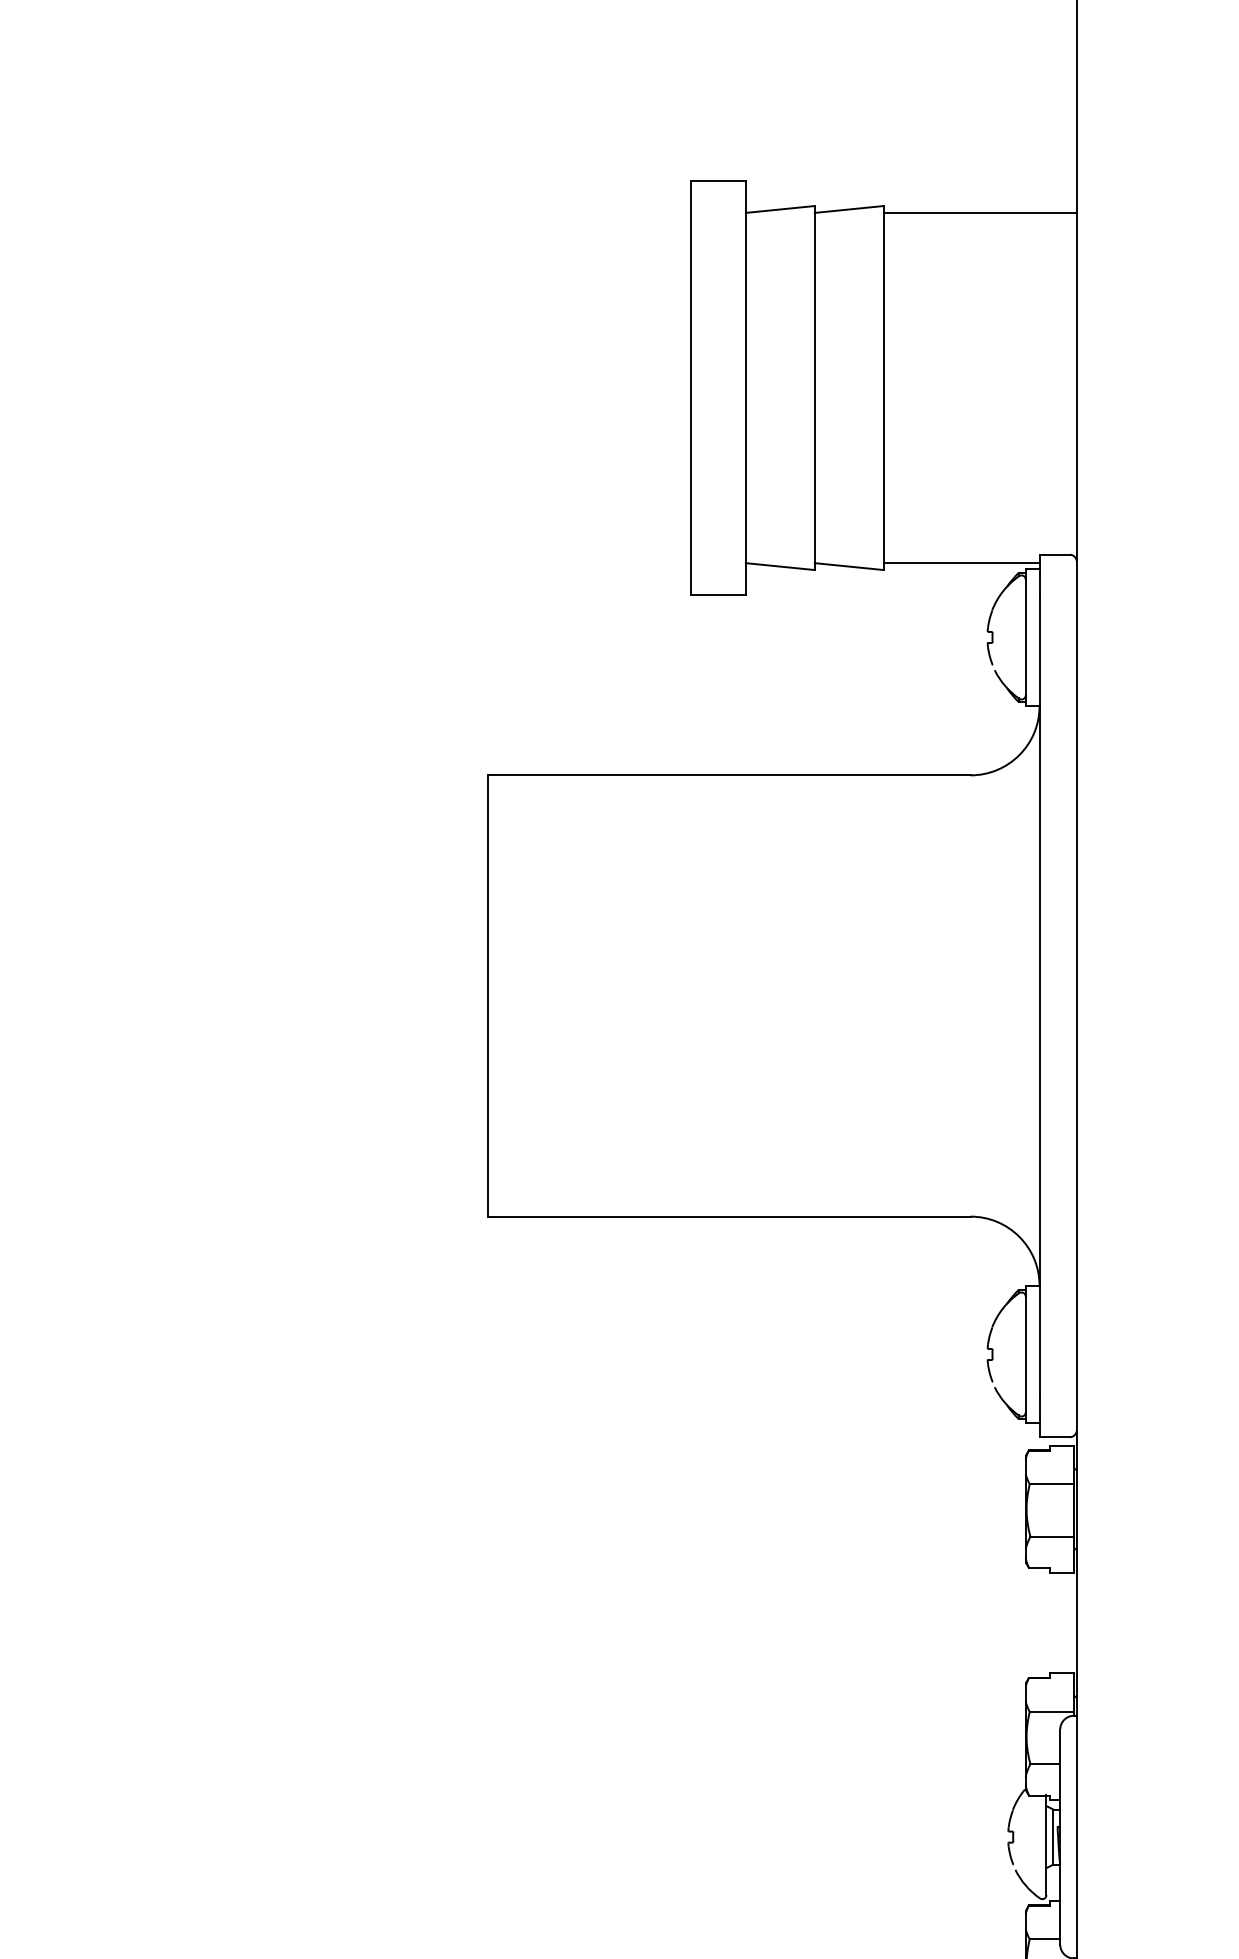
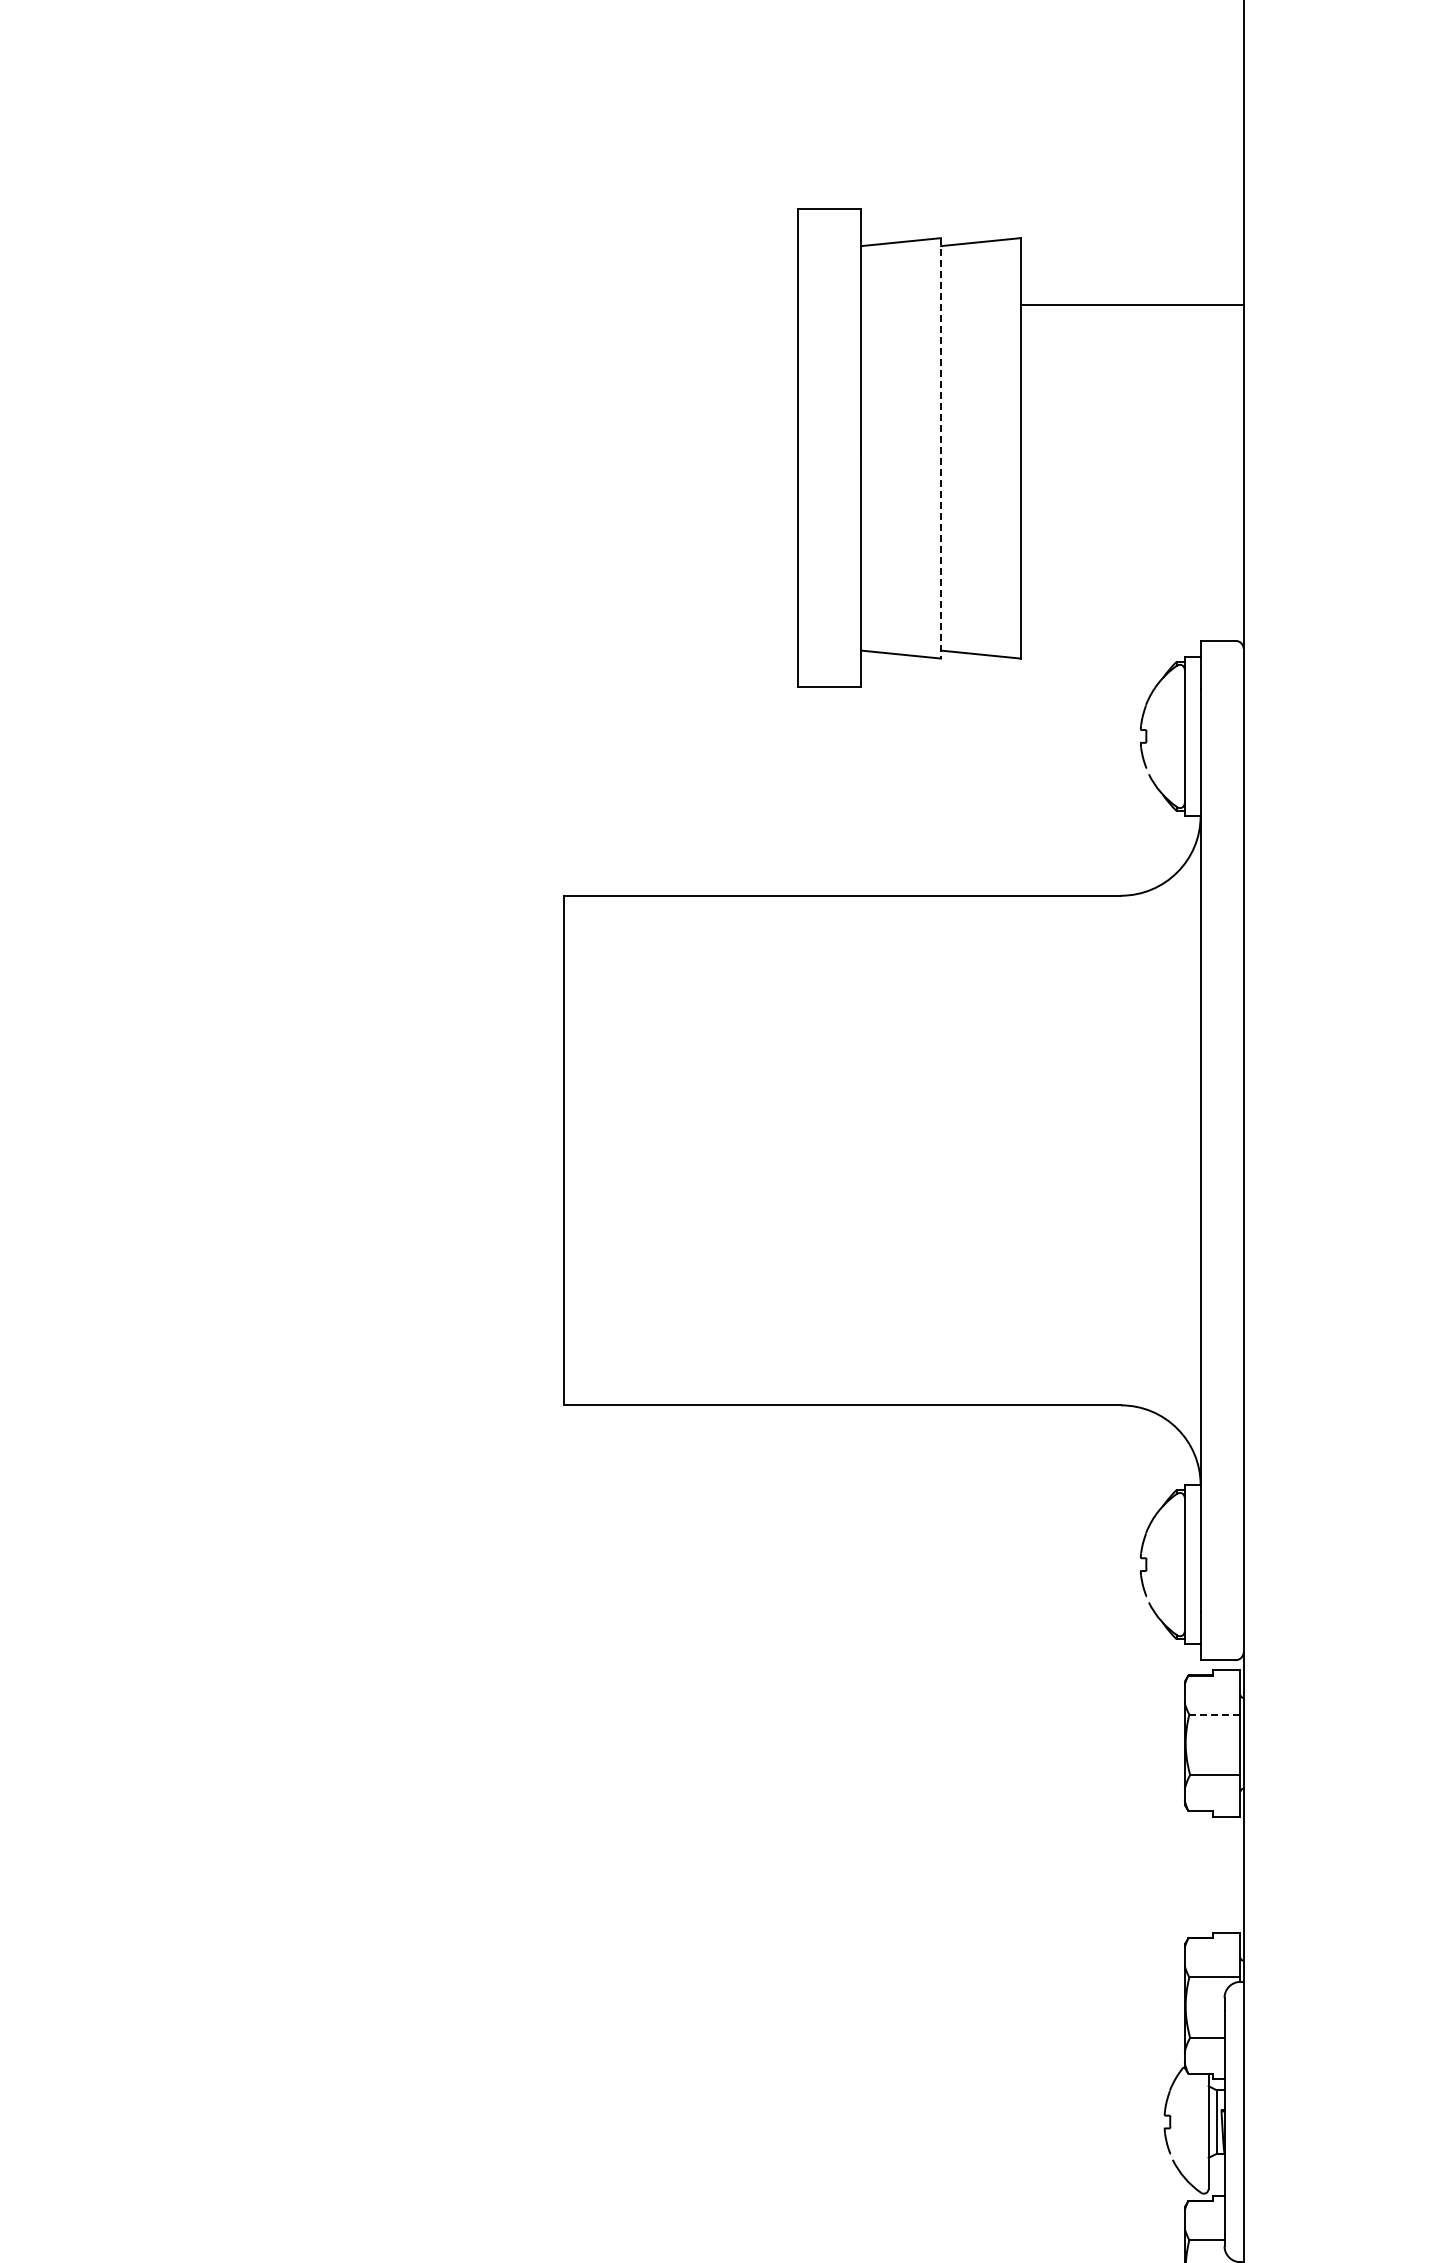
line: (979, 213) -> (1131, 305), moved
line: (815, 388) -> (941, 448), solid -> dashed
line: (961, 563) -> (1110, 650), removed
line: (1051, 1484) -> (1214, 1714), solid -> dashed

